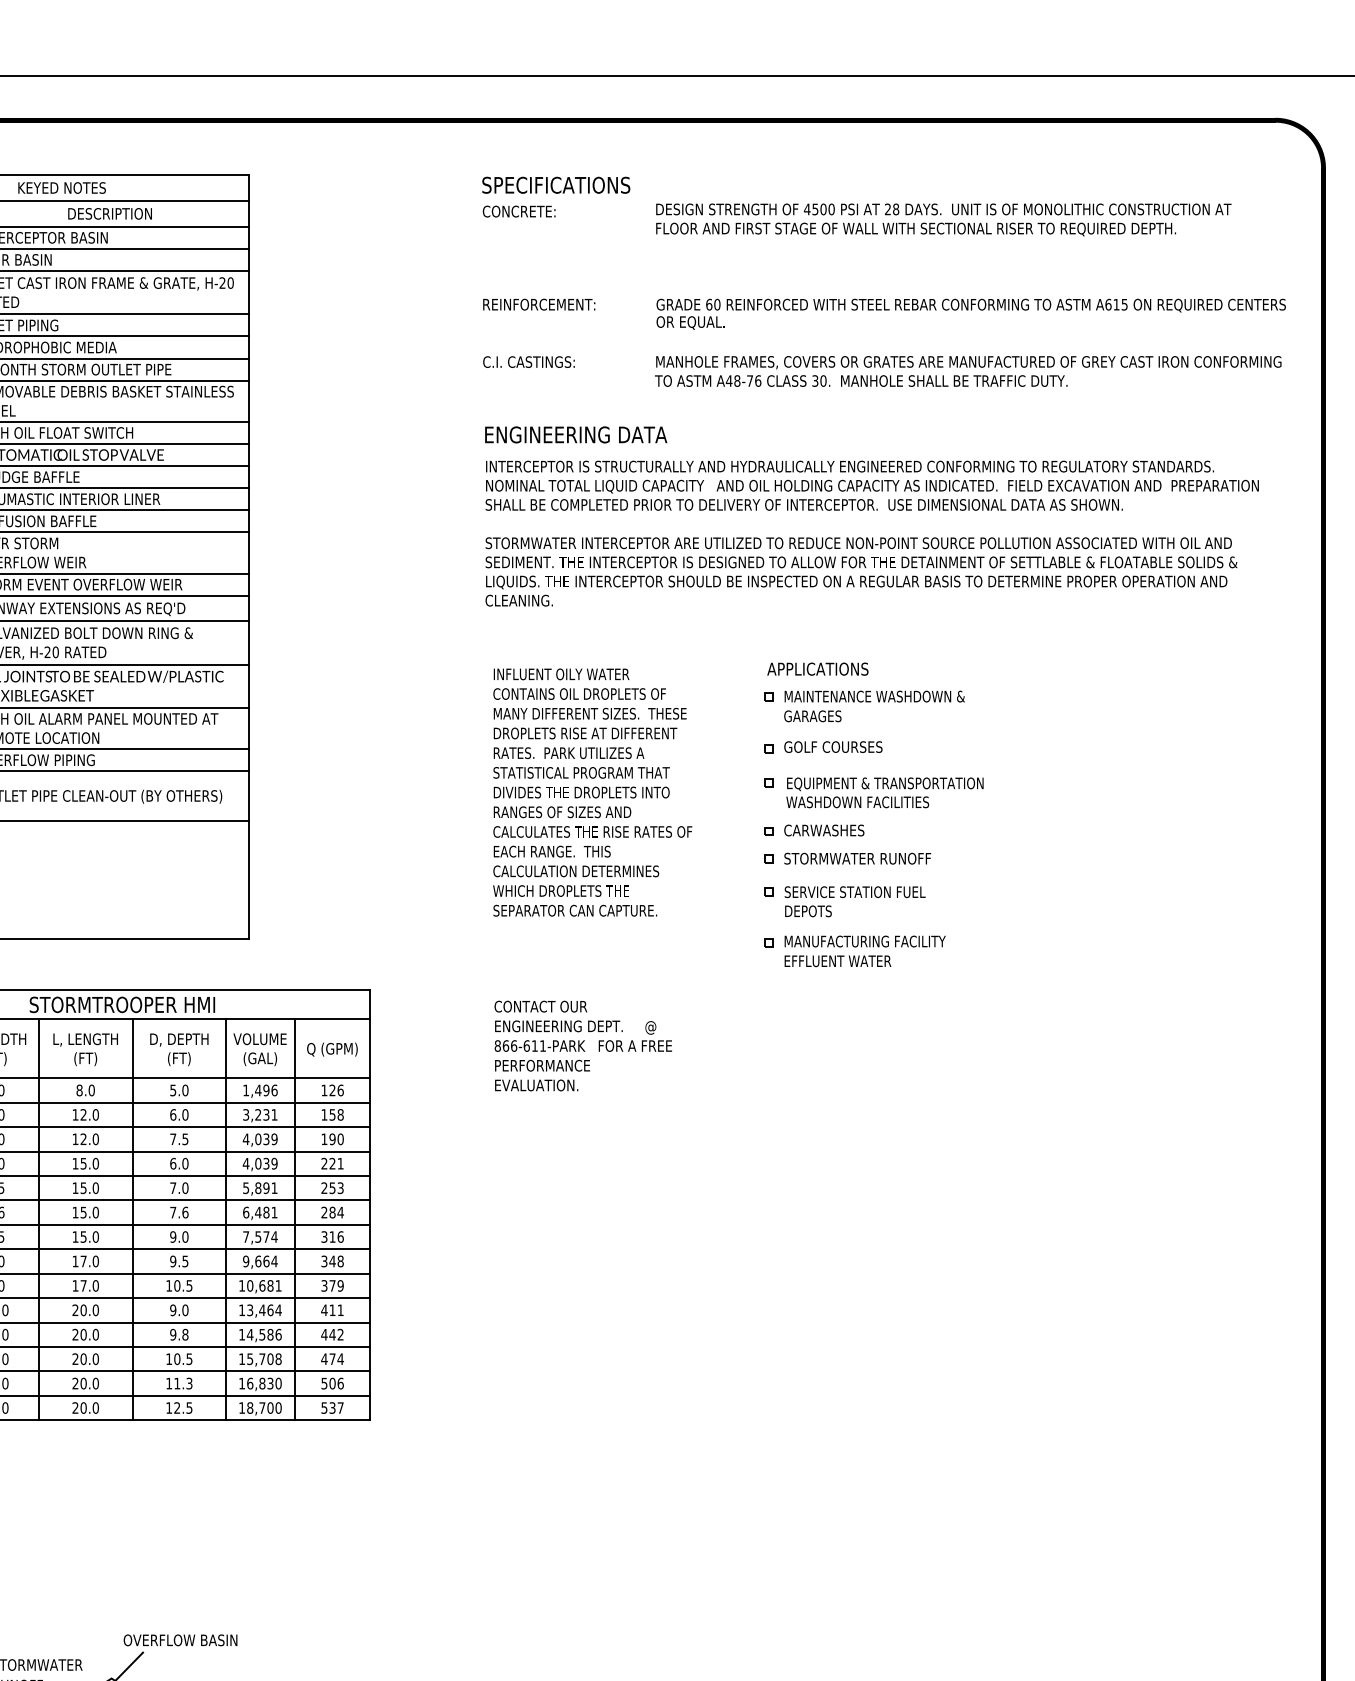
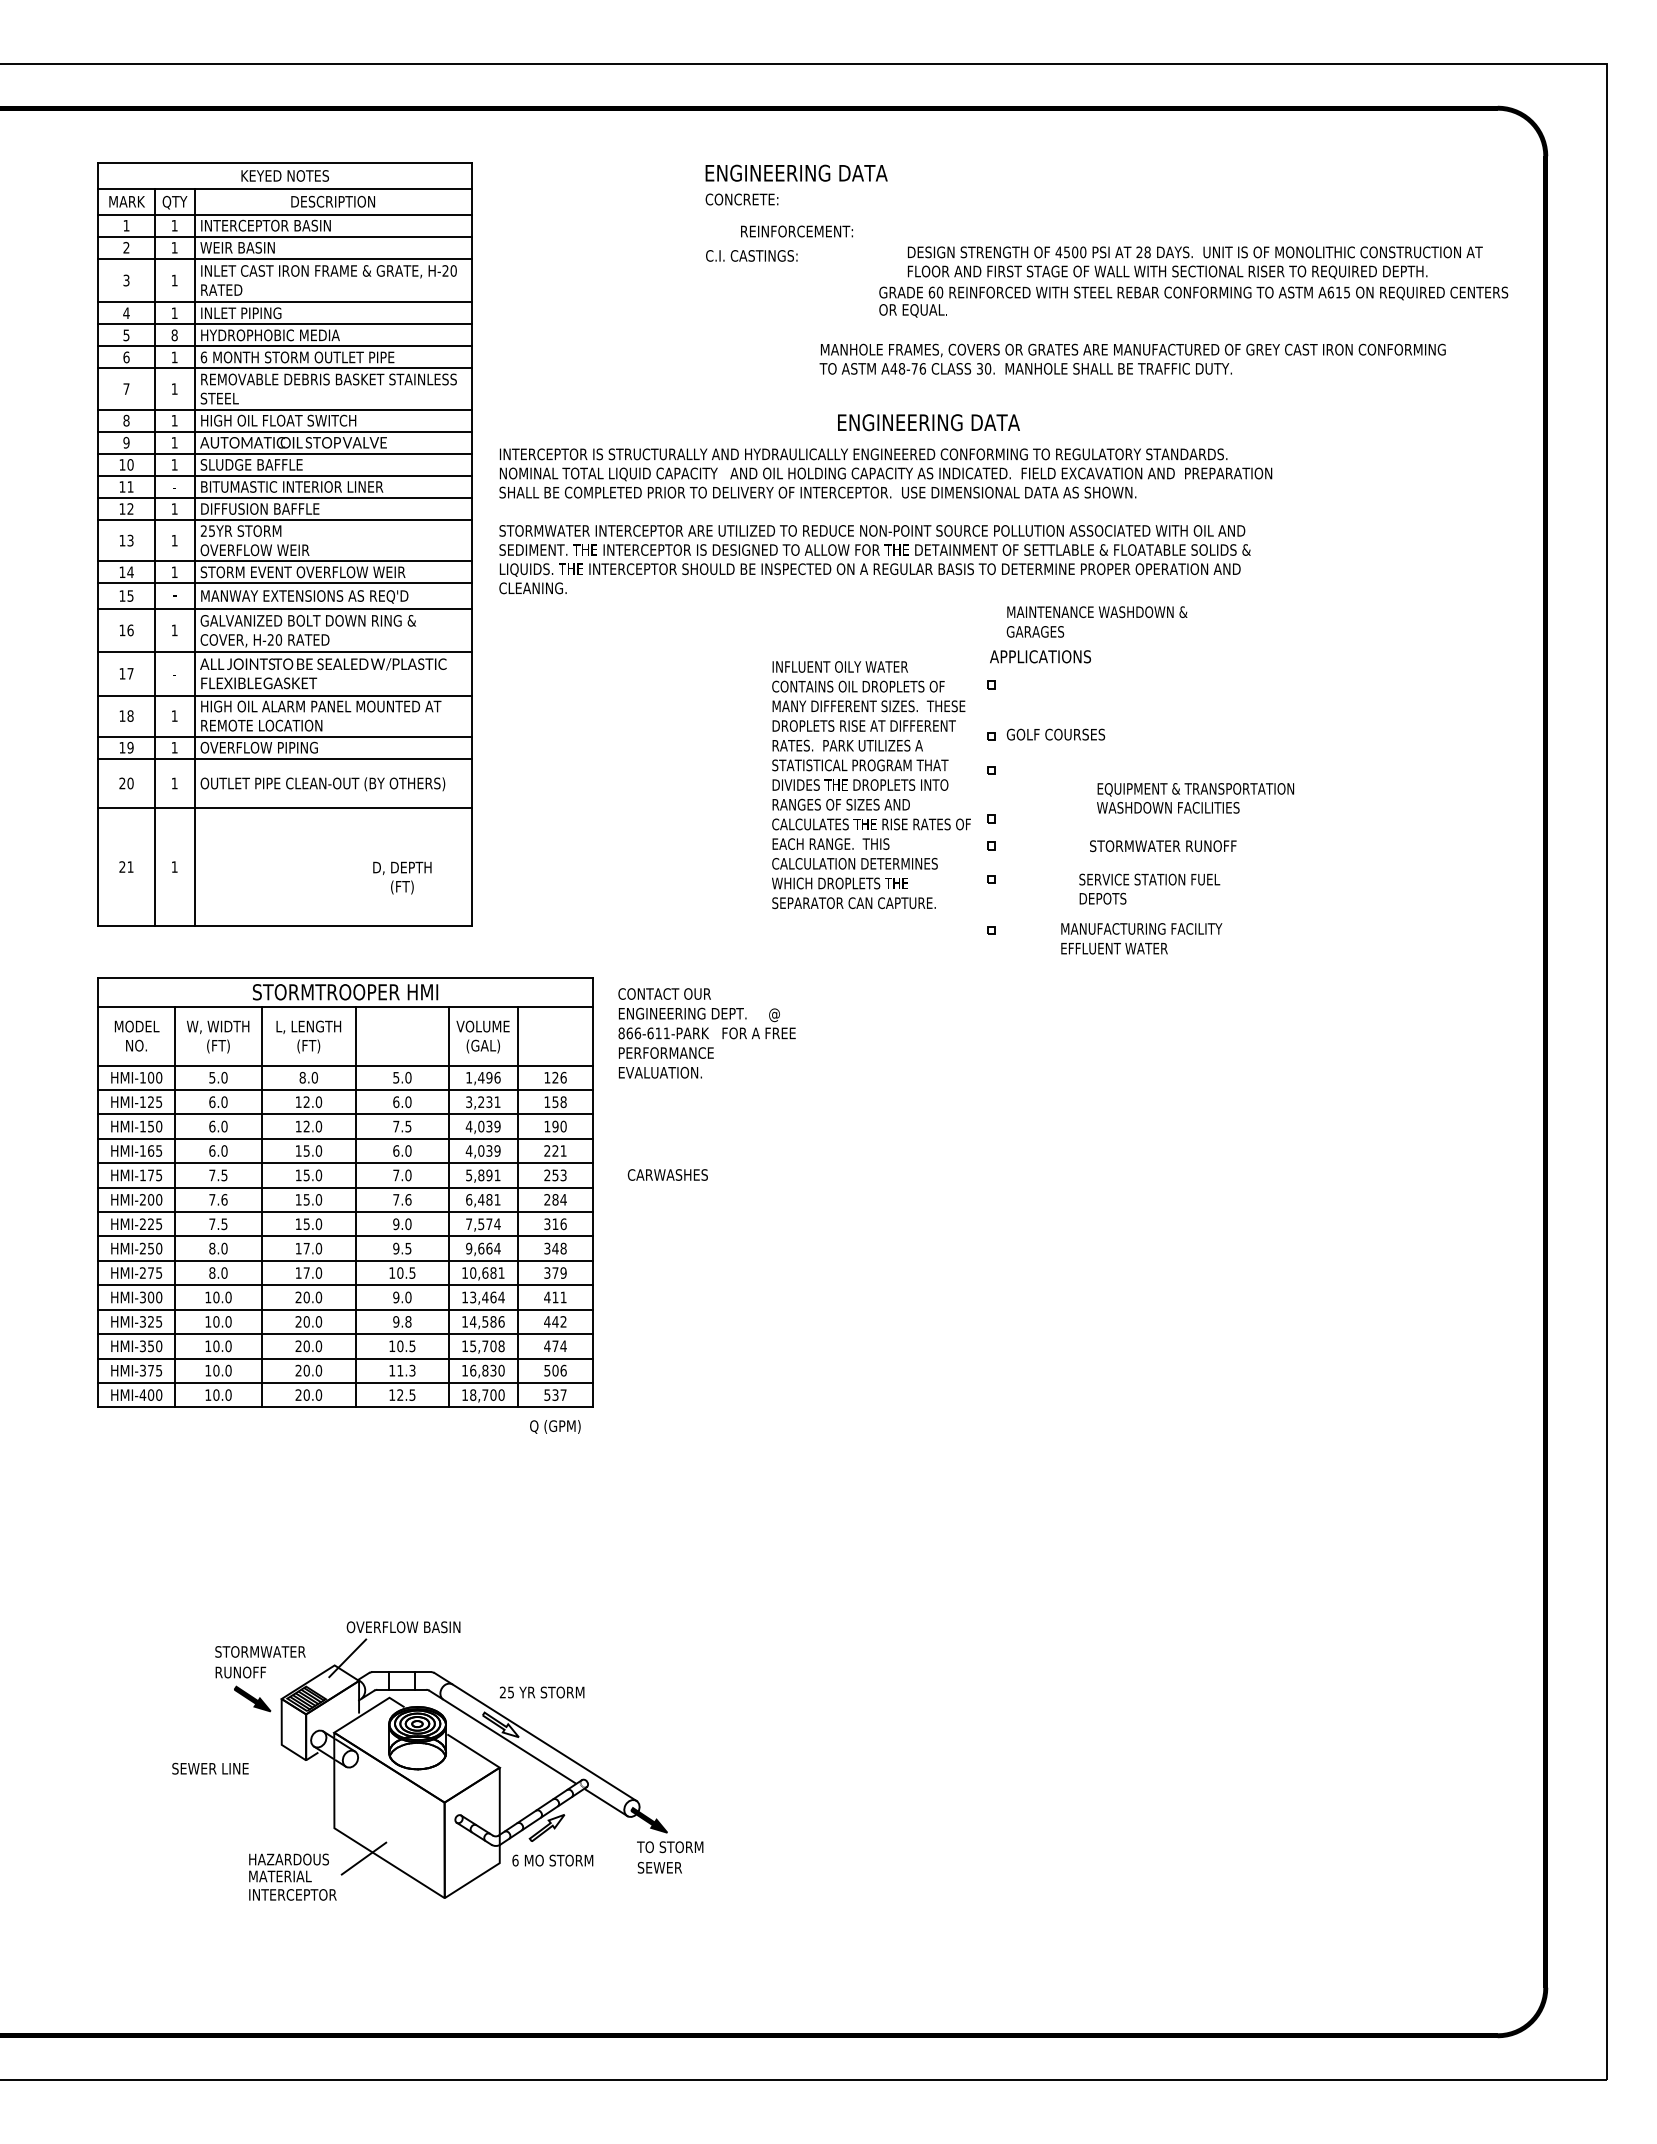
text: (573, 184) -> (796, 172), SPECIFICATIONS -> ENGINEERING DATA
text: (943, 219) -> (1195, 262), moved
text: (538, 304) -> (796, 231), moved
text: (528, 361) -> (751, 255), moved
text: (968, 370) -> (1132, 358), moved
text: (575, 434) -> (928, 422), moved
text: (871, 533) -> (885, 521), moved
text: (873, 705) -> (1096, 621), moved
text: (592, 792) -> (871, 785), moved
text: (884, 792) -> (1195, 798), moved
text: (823, 830) -> (667, 1174), moved
text: (857, 859) -> (1163, 846), moved
text: (854, 901) -> (1149, 888), moved
text: (864, 951) -> (1141, 938), moved
text: (582, 1046) -> (706, 1033), moved
text: (179, 1049) -> (402, 877), moved
text: (332, 1049) -> (555, 1426), moved

